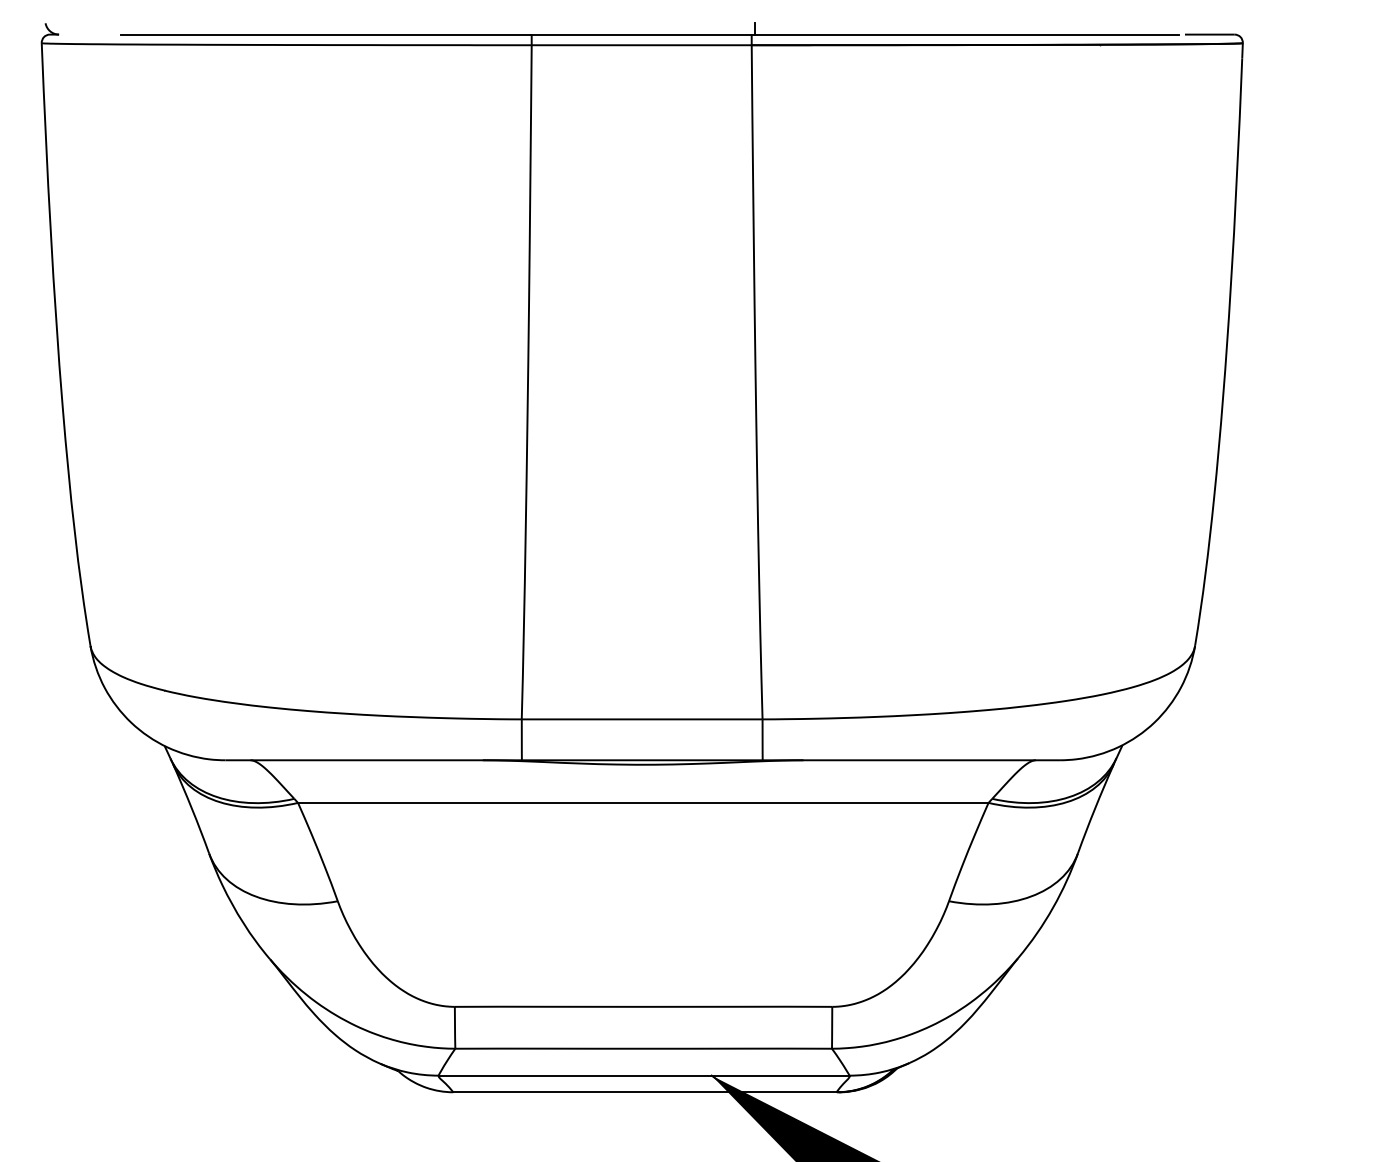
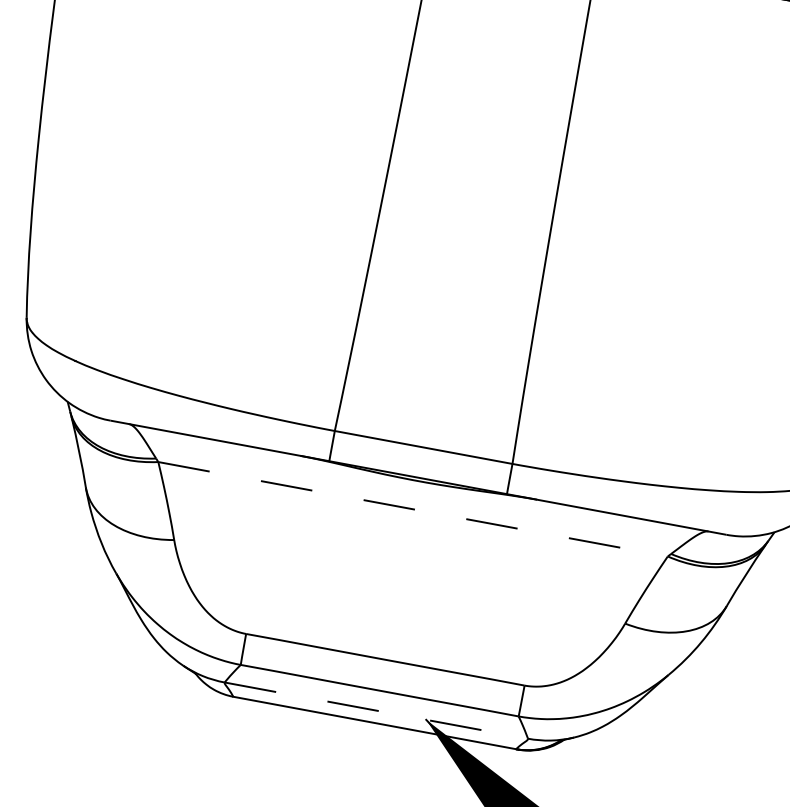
line: (643, 802) -> (413, 508), solid -> dashed
line: (644, 1075) -> (376, 710), solid -> dashed

